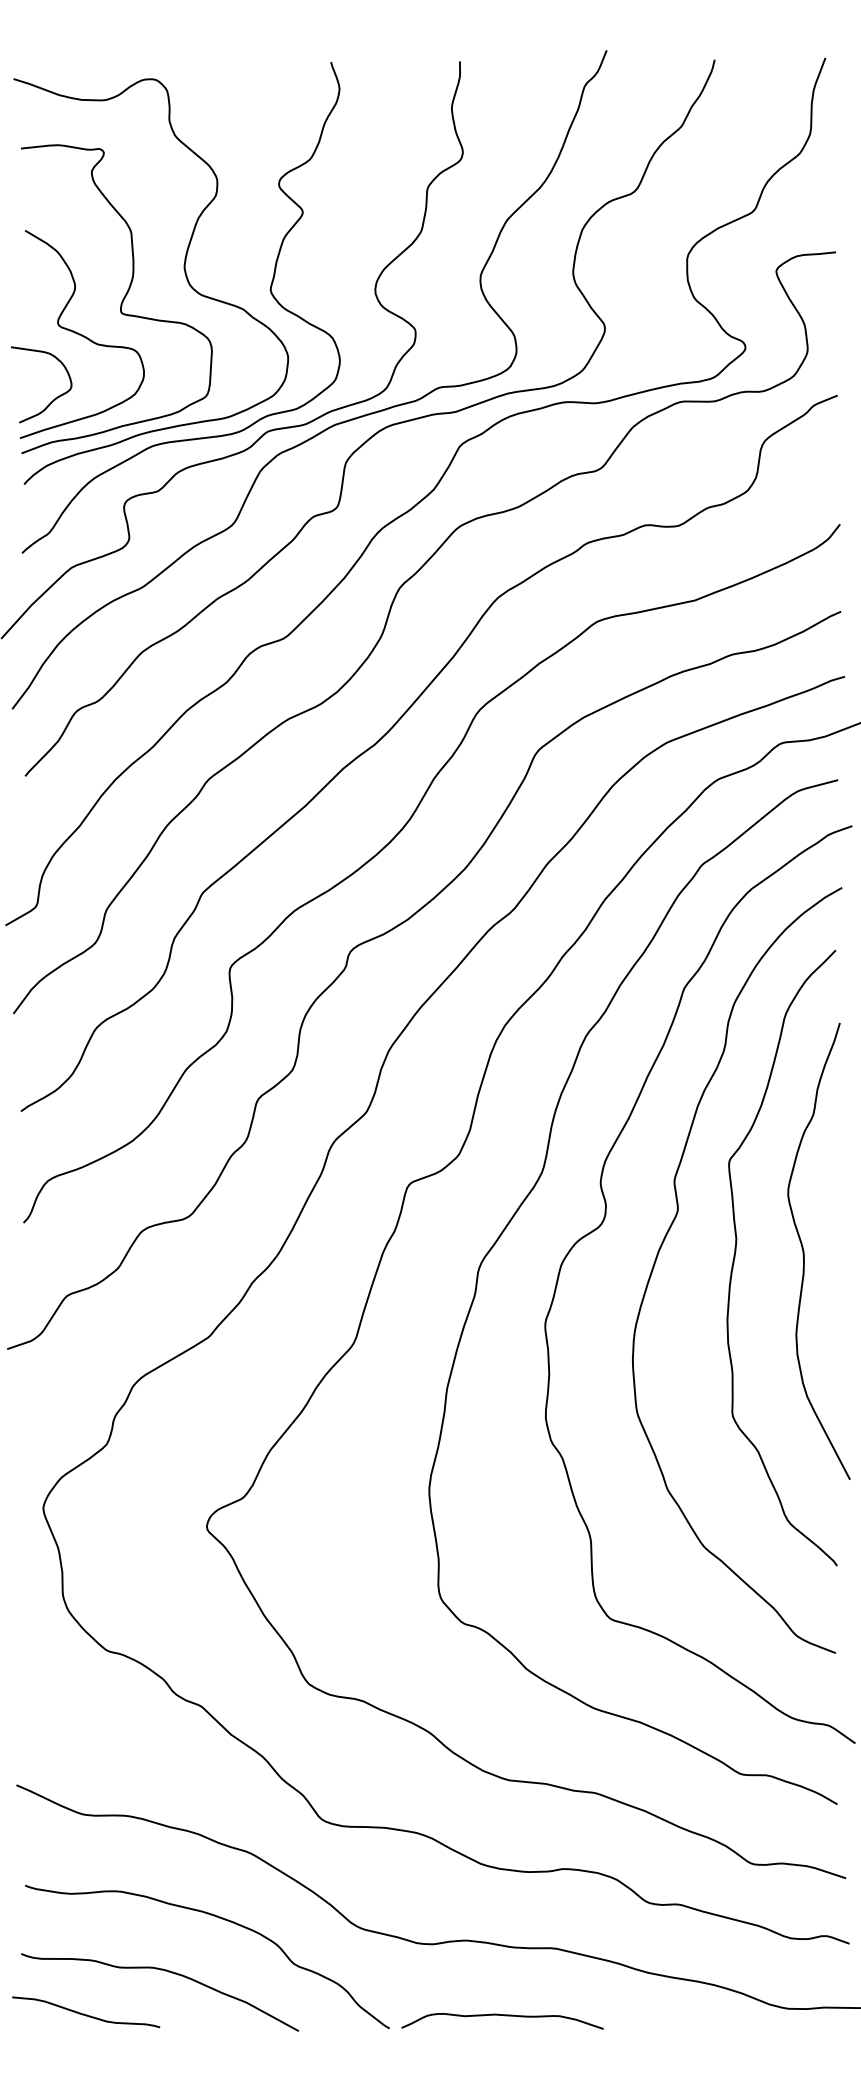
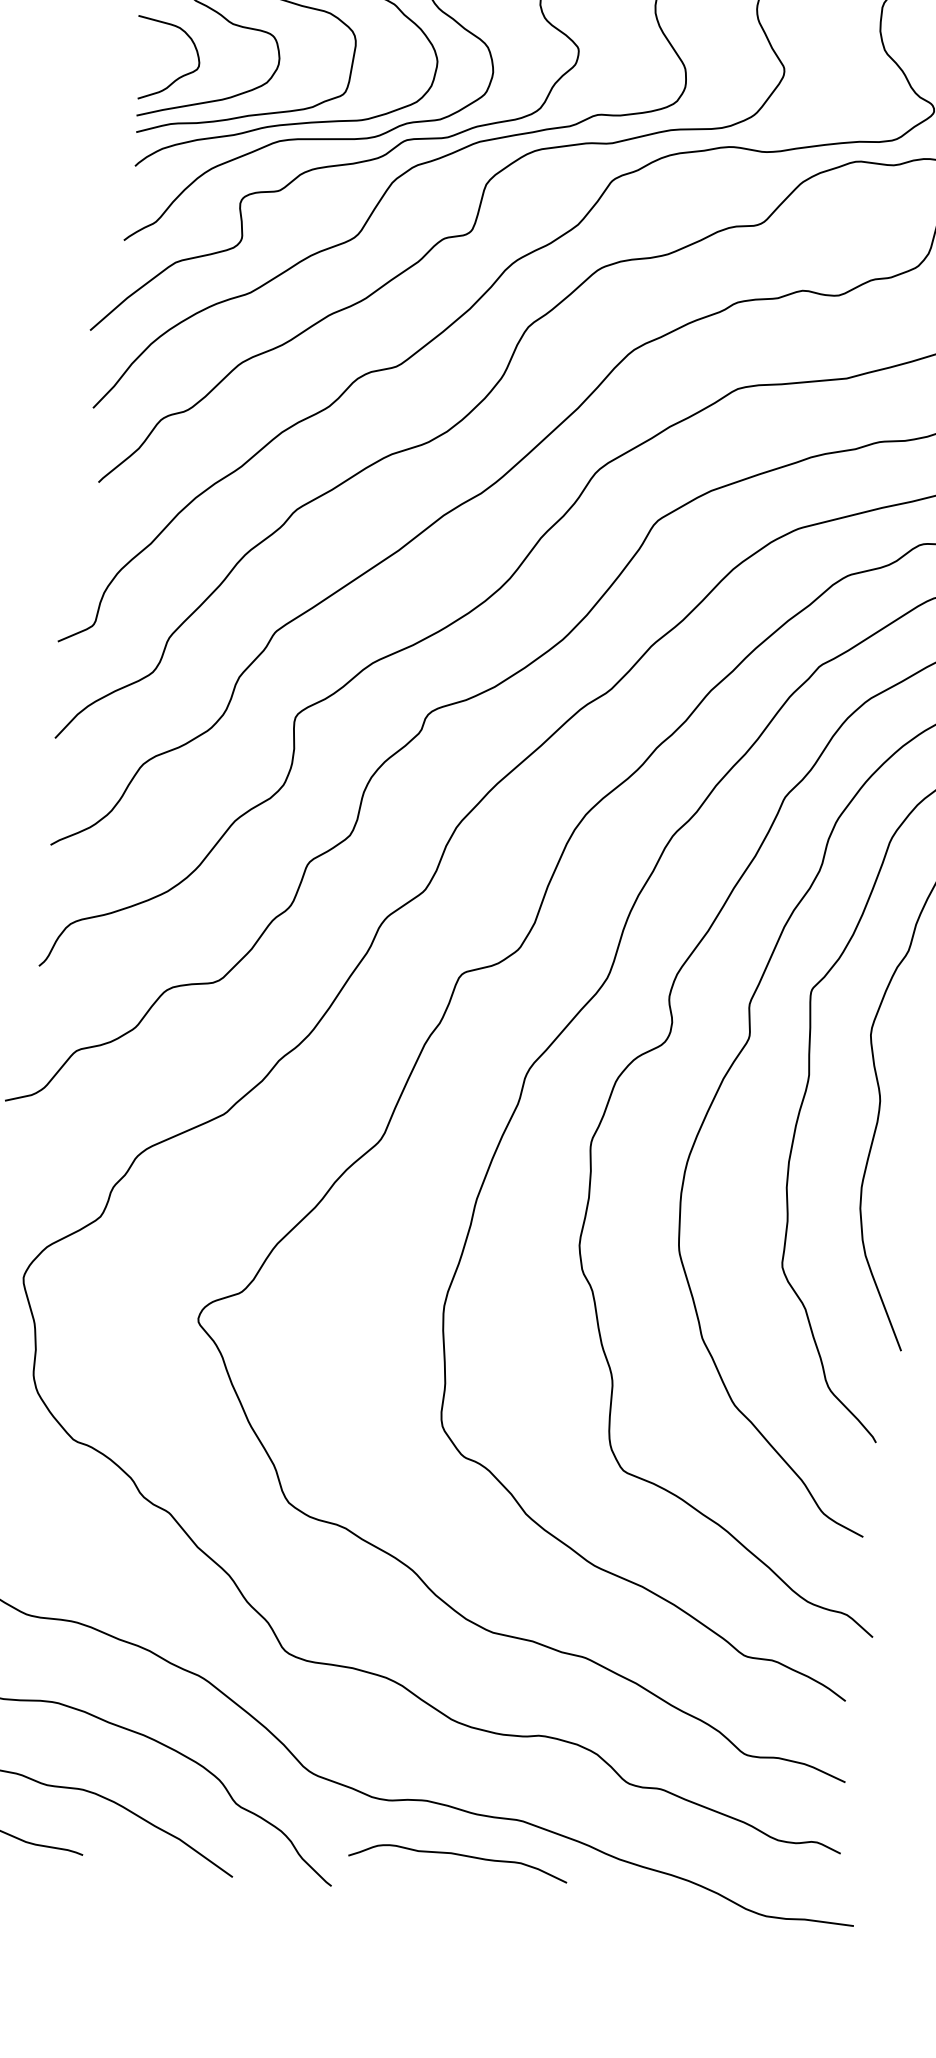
curve: (504, 2016) -> (461, 1856), moved

